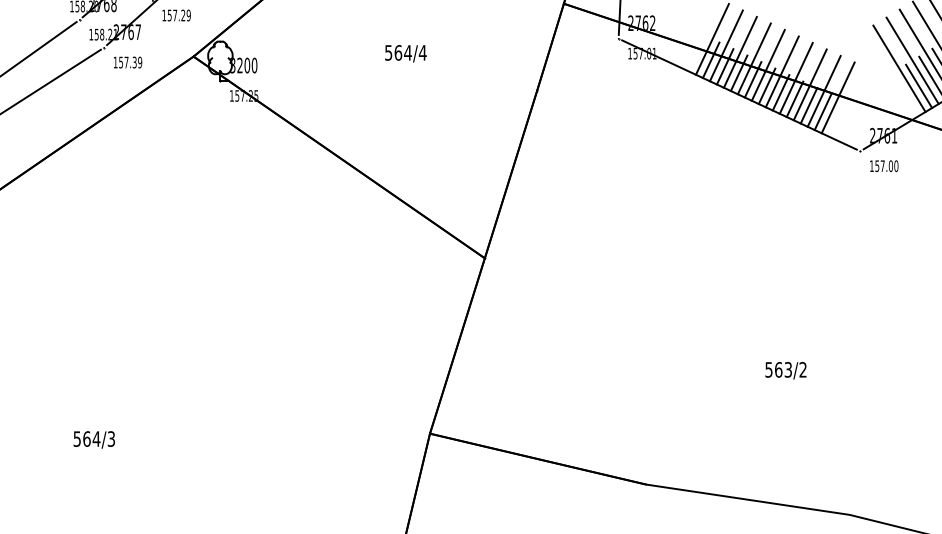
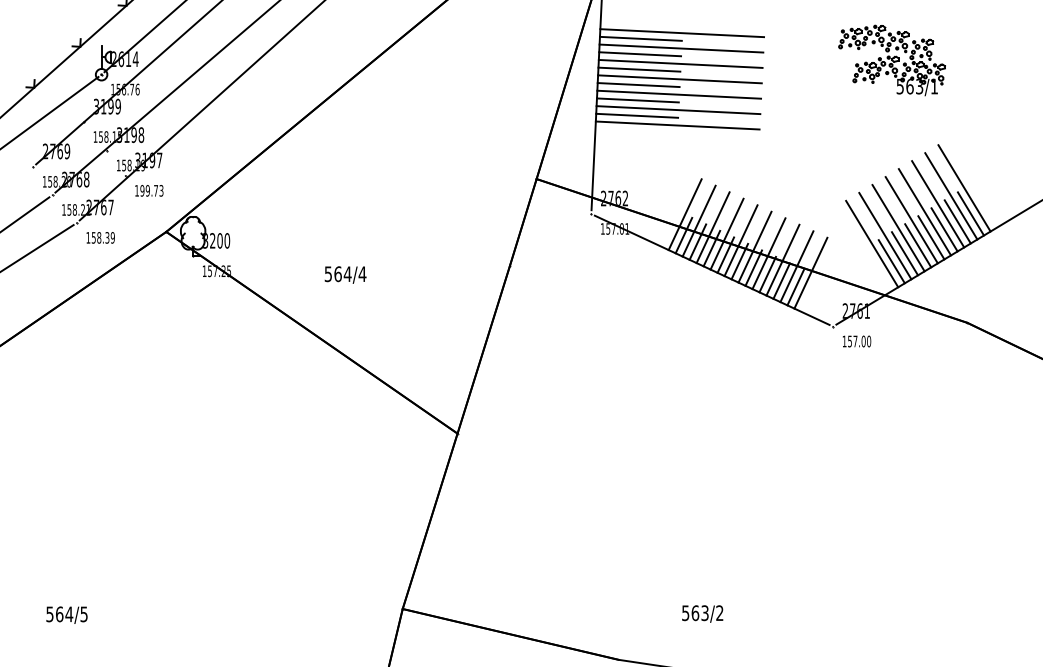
text: (178, 15) -> (151, 190), 157.29 -> 199.73
text: (405, 53) -> (345, 274), moved
text: (126, 62) -> (99, 237), 157.39 -> 158.39
text: (785, 370) -> (702, 613), moved
text: (110, 438) -> (83, 613), 564/3 -> 564/5

